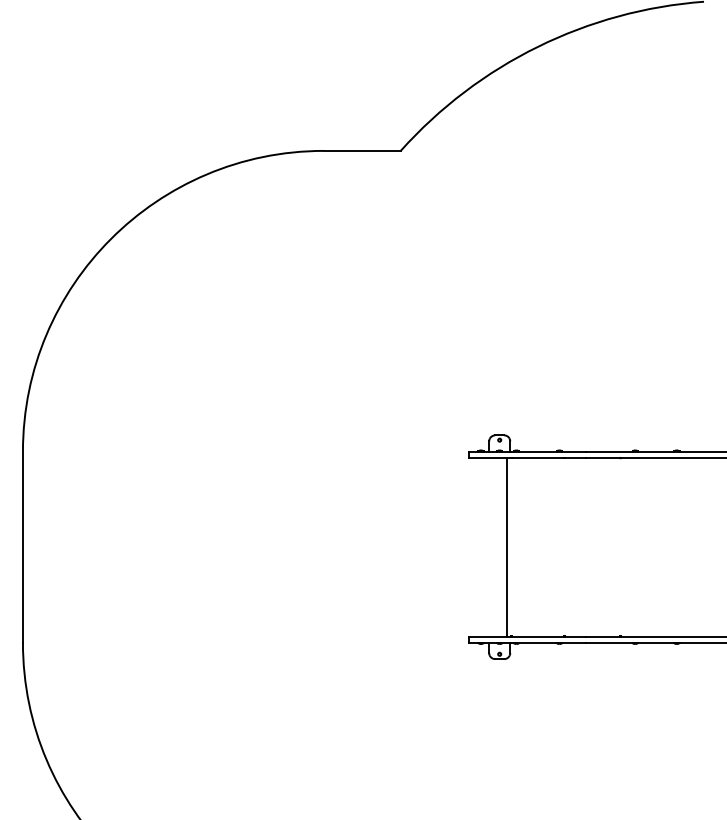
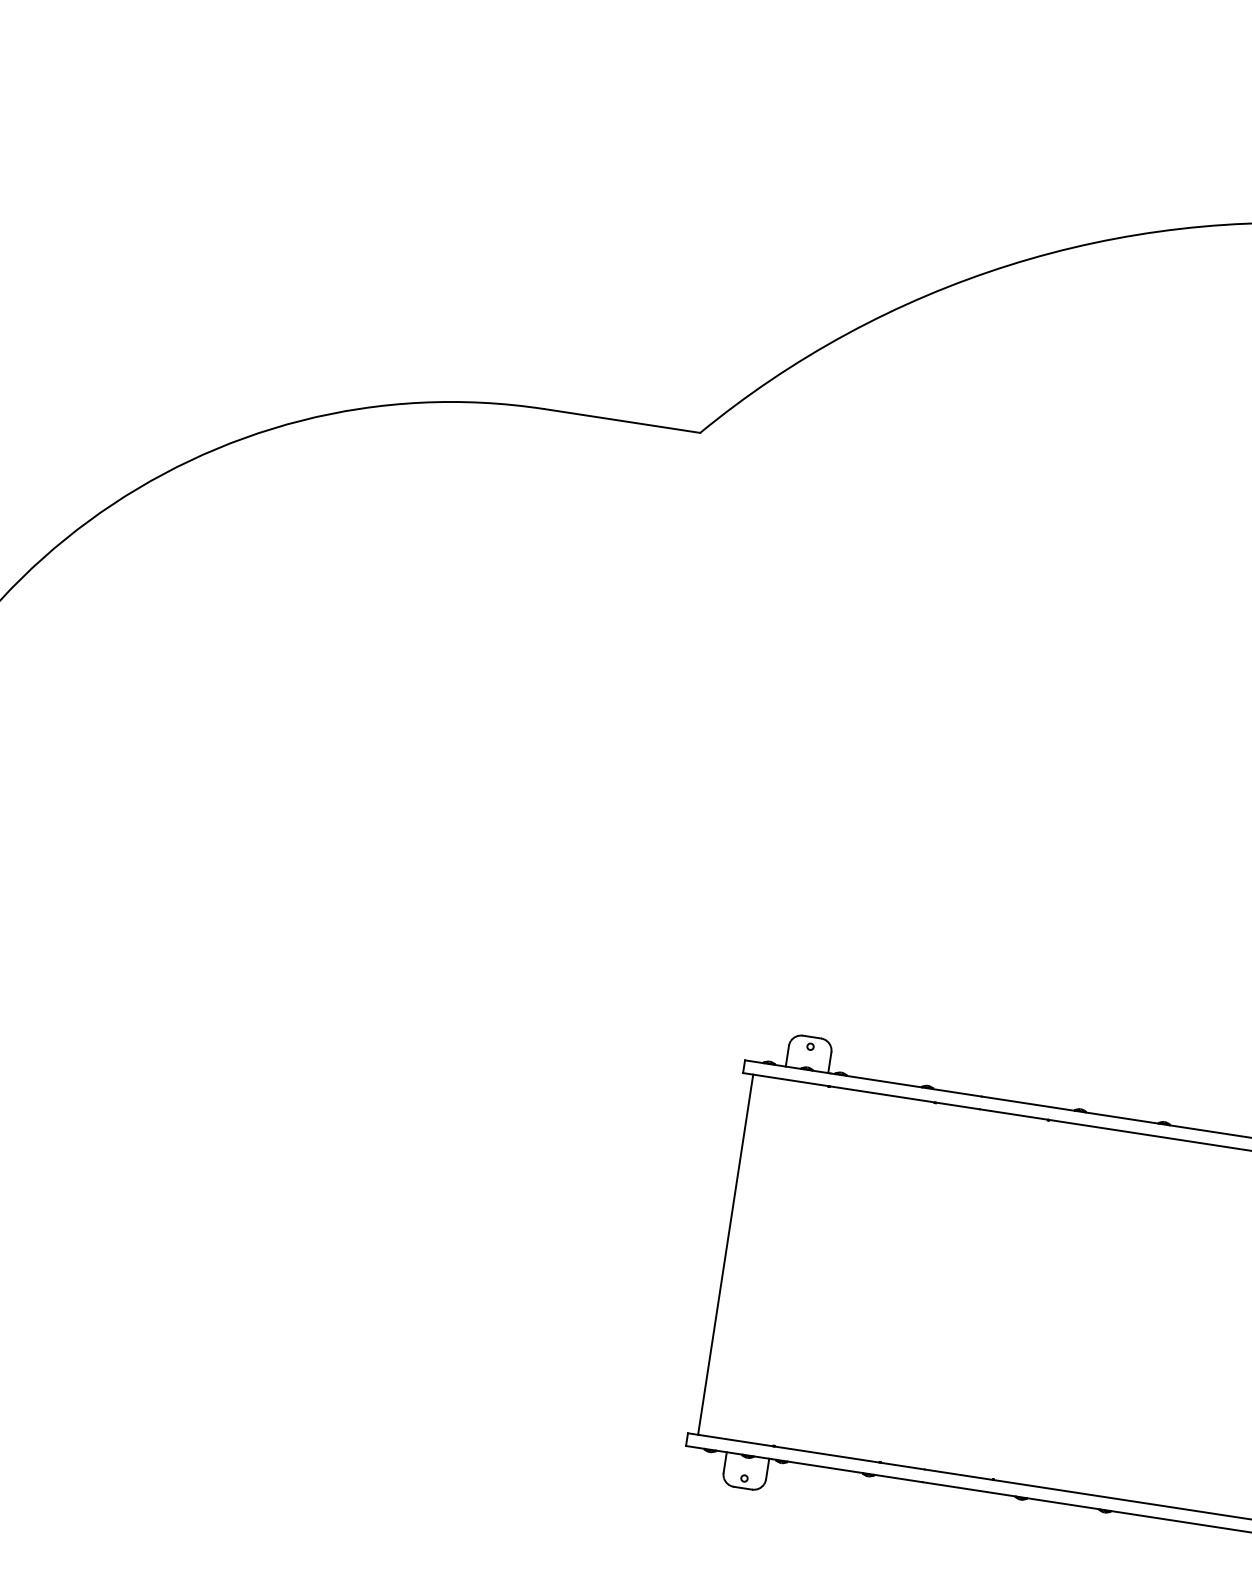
line: (507, 546) -> (726, 1253), moved

